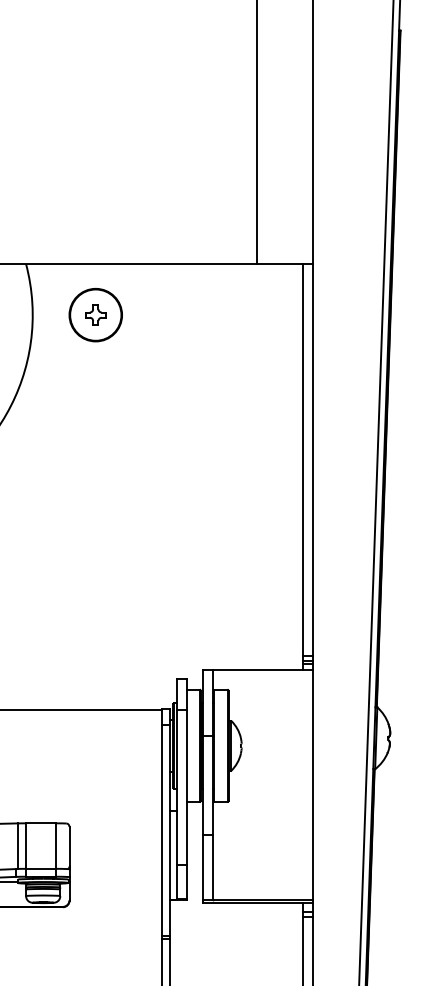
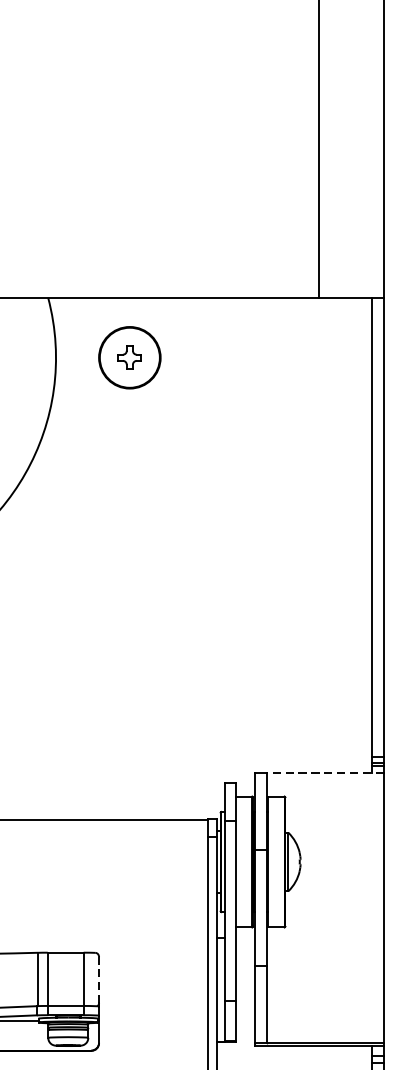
line: (262, 670) -> (324, 773), solid -> dashed
line: (69, 846) -> (99, 979), solid -> dashed

